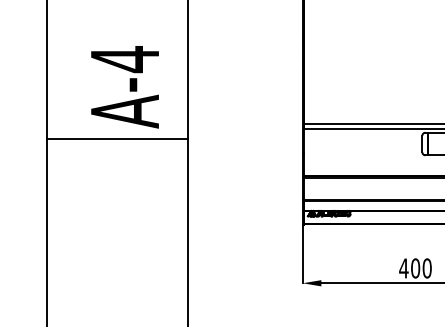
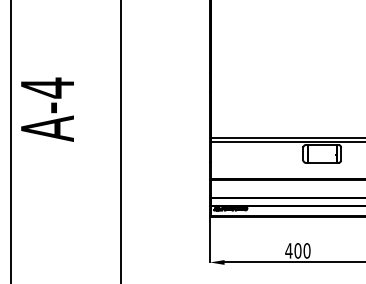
text: (124, 87) -> (47, 109), moved
line: (117, 139) -> (65, 150), removed

